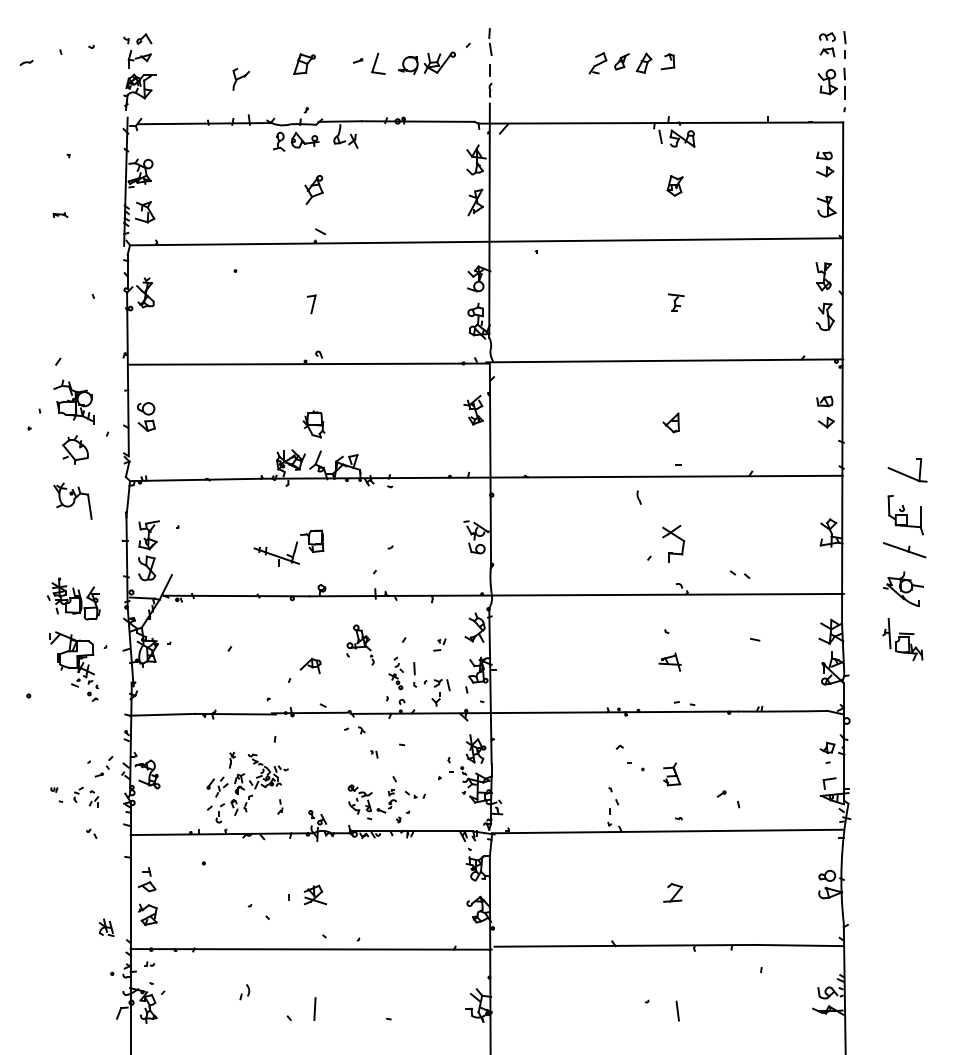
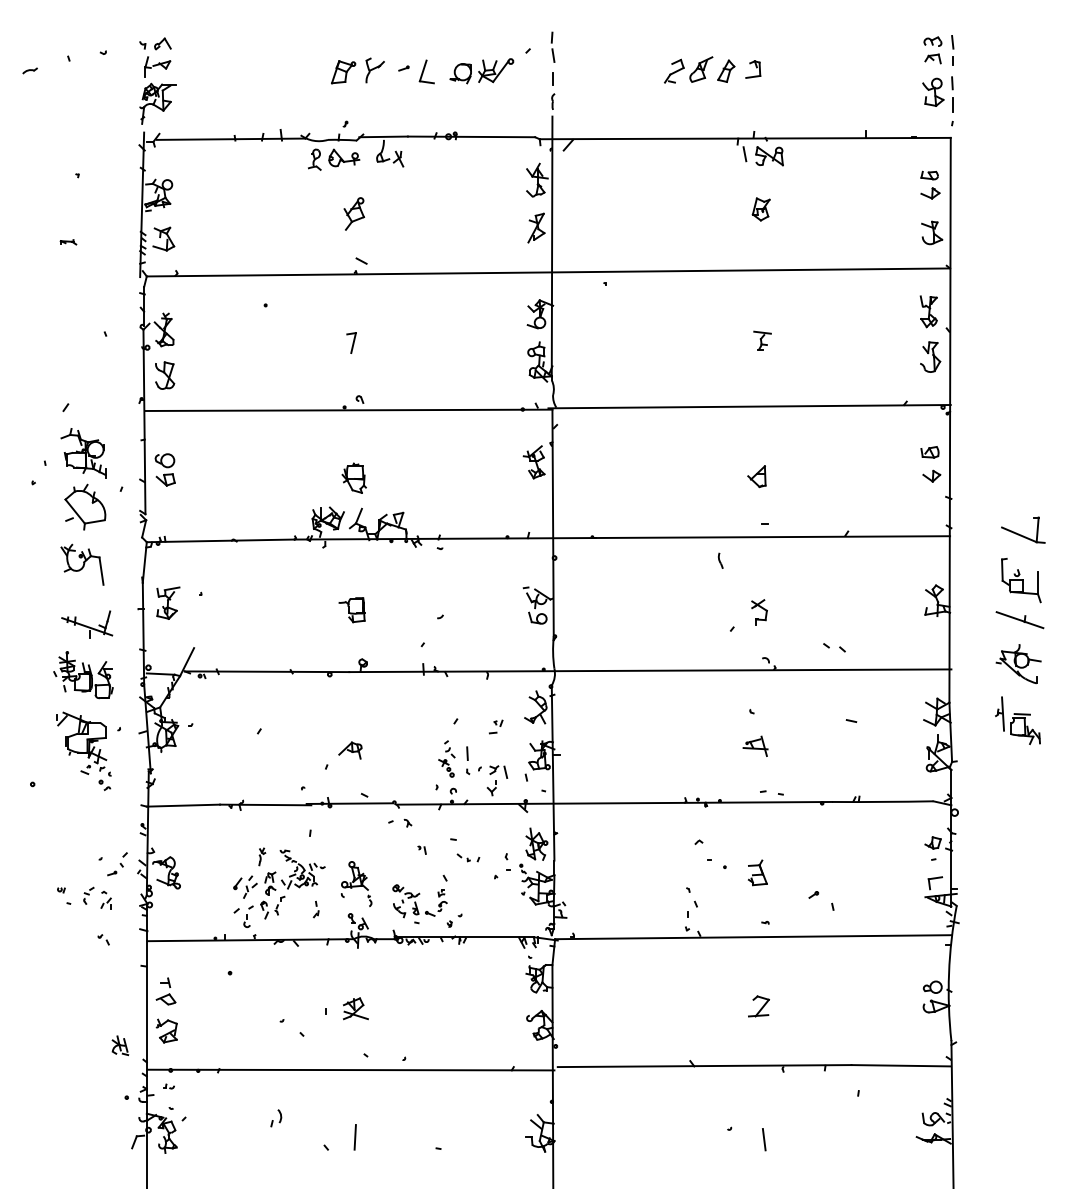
part: (622, 61) -> (701, 69), size x1.43
part: (240, 79) -> (374, 70), moved
part: (75, 449) -> (85, 506), size x1.43
part: (673, 543) -> (759, 612), size x0.62
part: (277, 554) -> (87, 624), moved
part: (147, 568) -> (165, 375), moved
part: (360, 645) -> (356, 884), moved
part: (415, 794) -> (468, 857), moved

